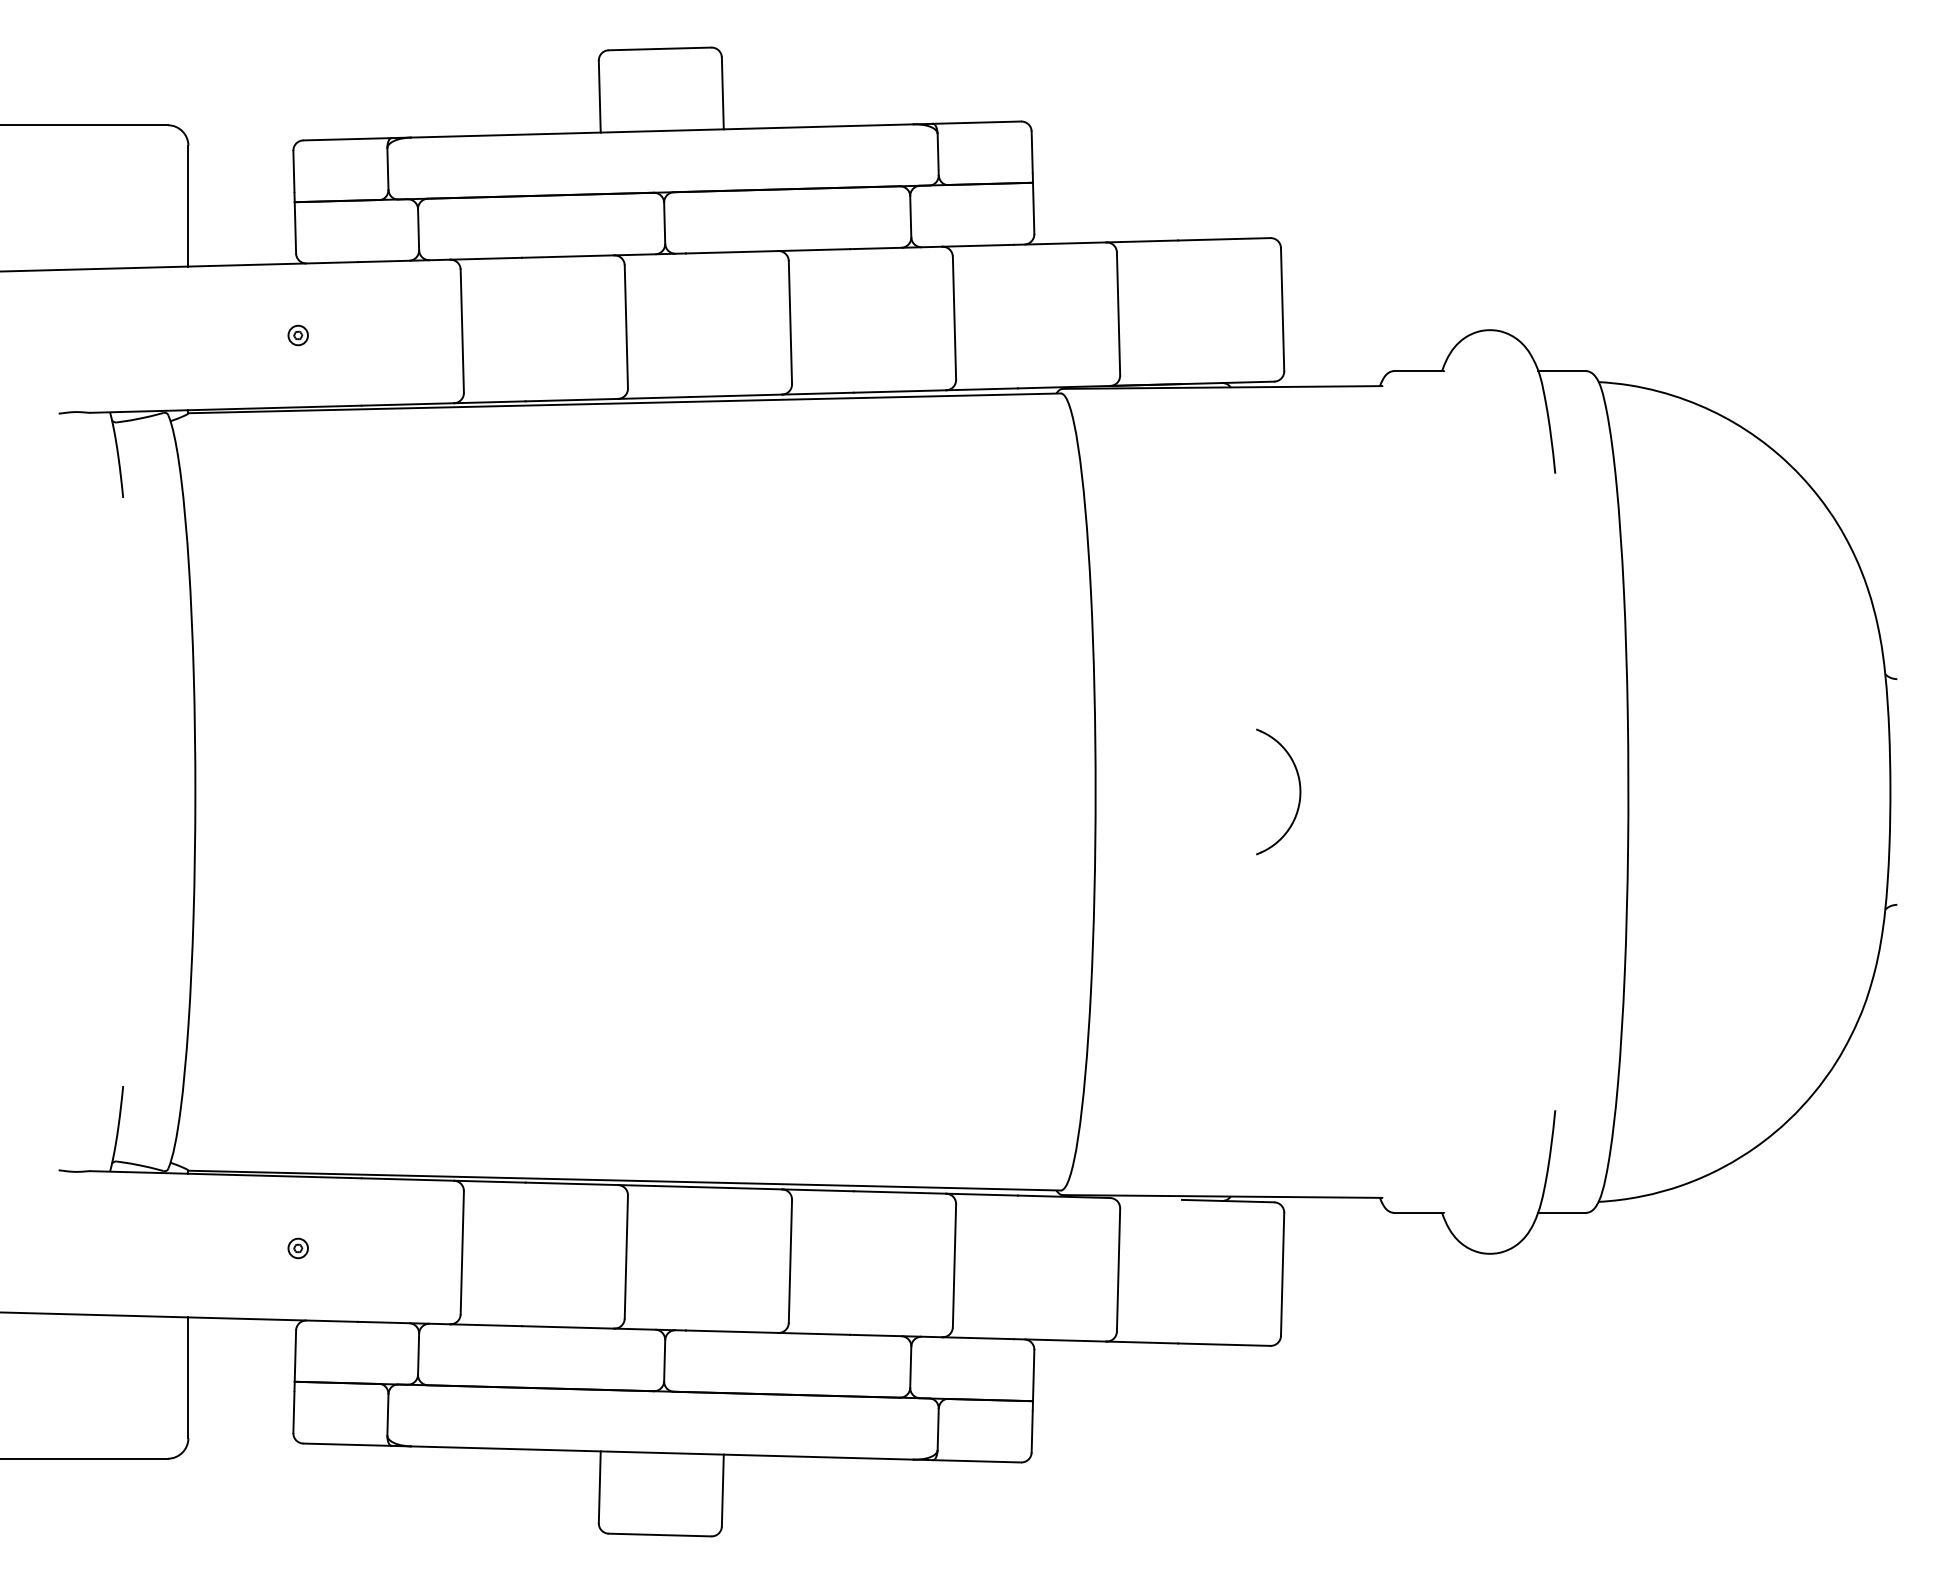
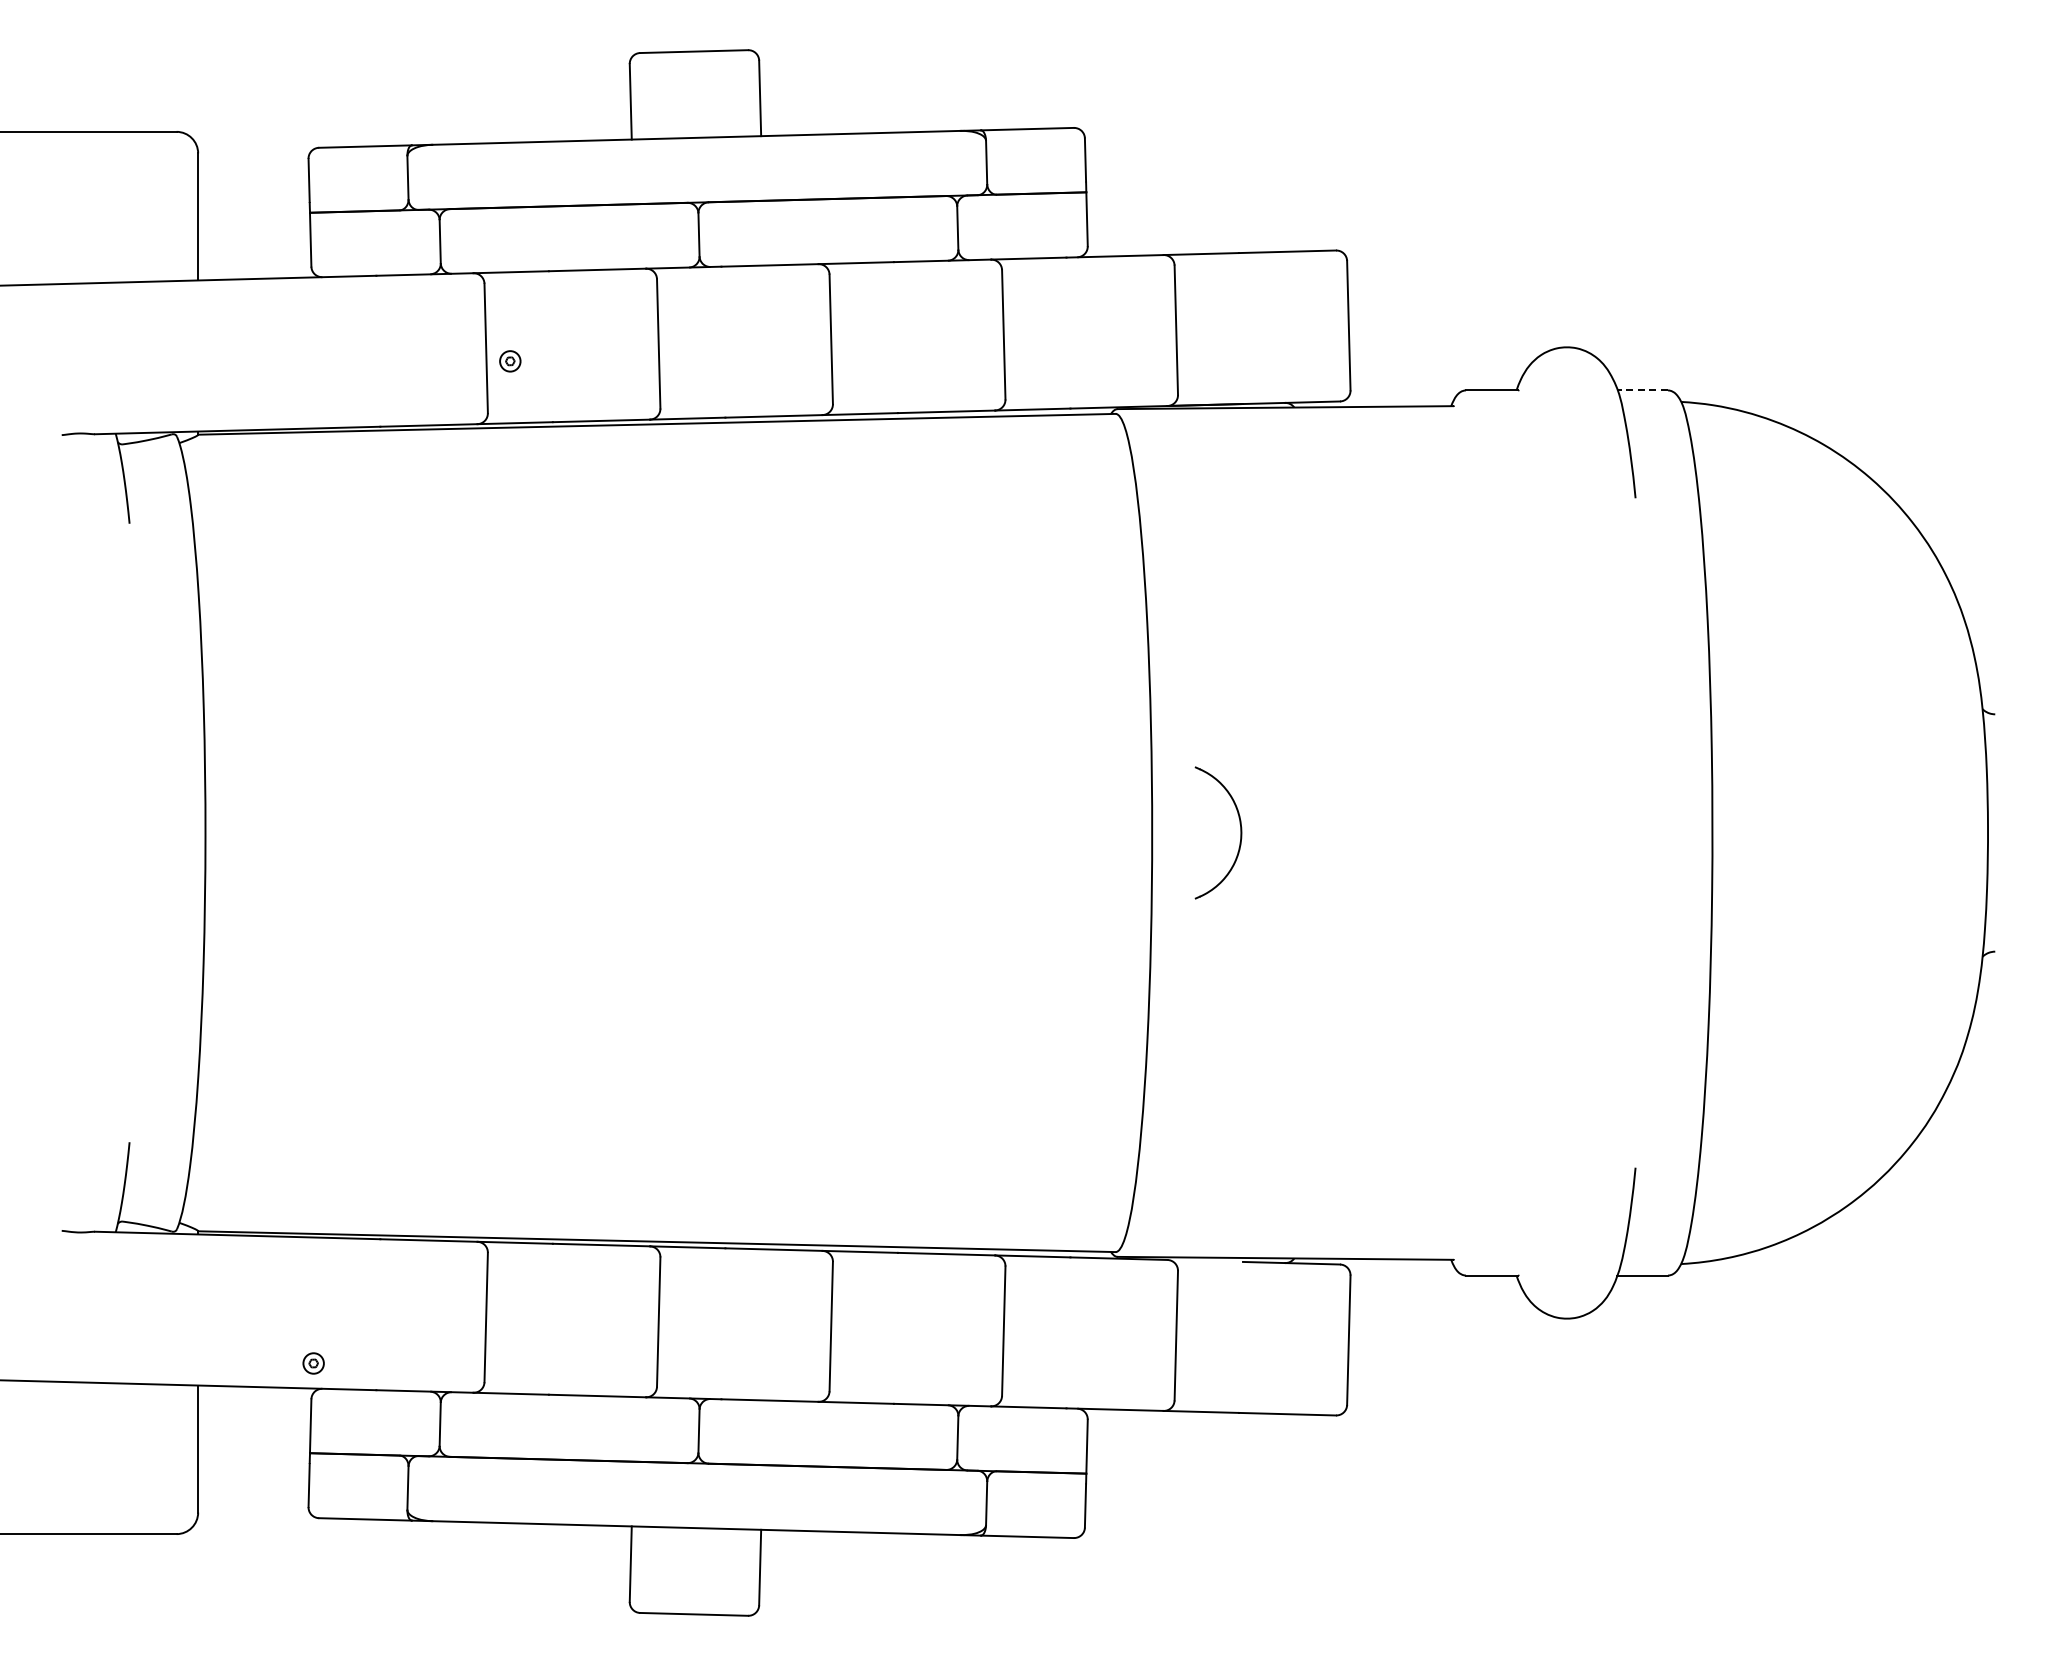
part: (297, 335) -> (509, 361), moved
line: (1561, 371) -> (1642, 390), solid -> dashed
part: (1299, 791) -> (1240, 832), moved
part: (297, 1248) -> (312, 1363), moved

